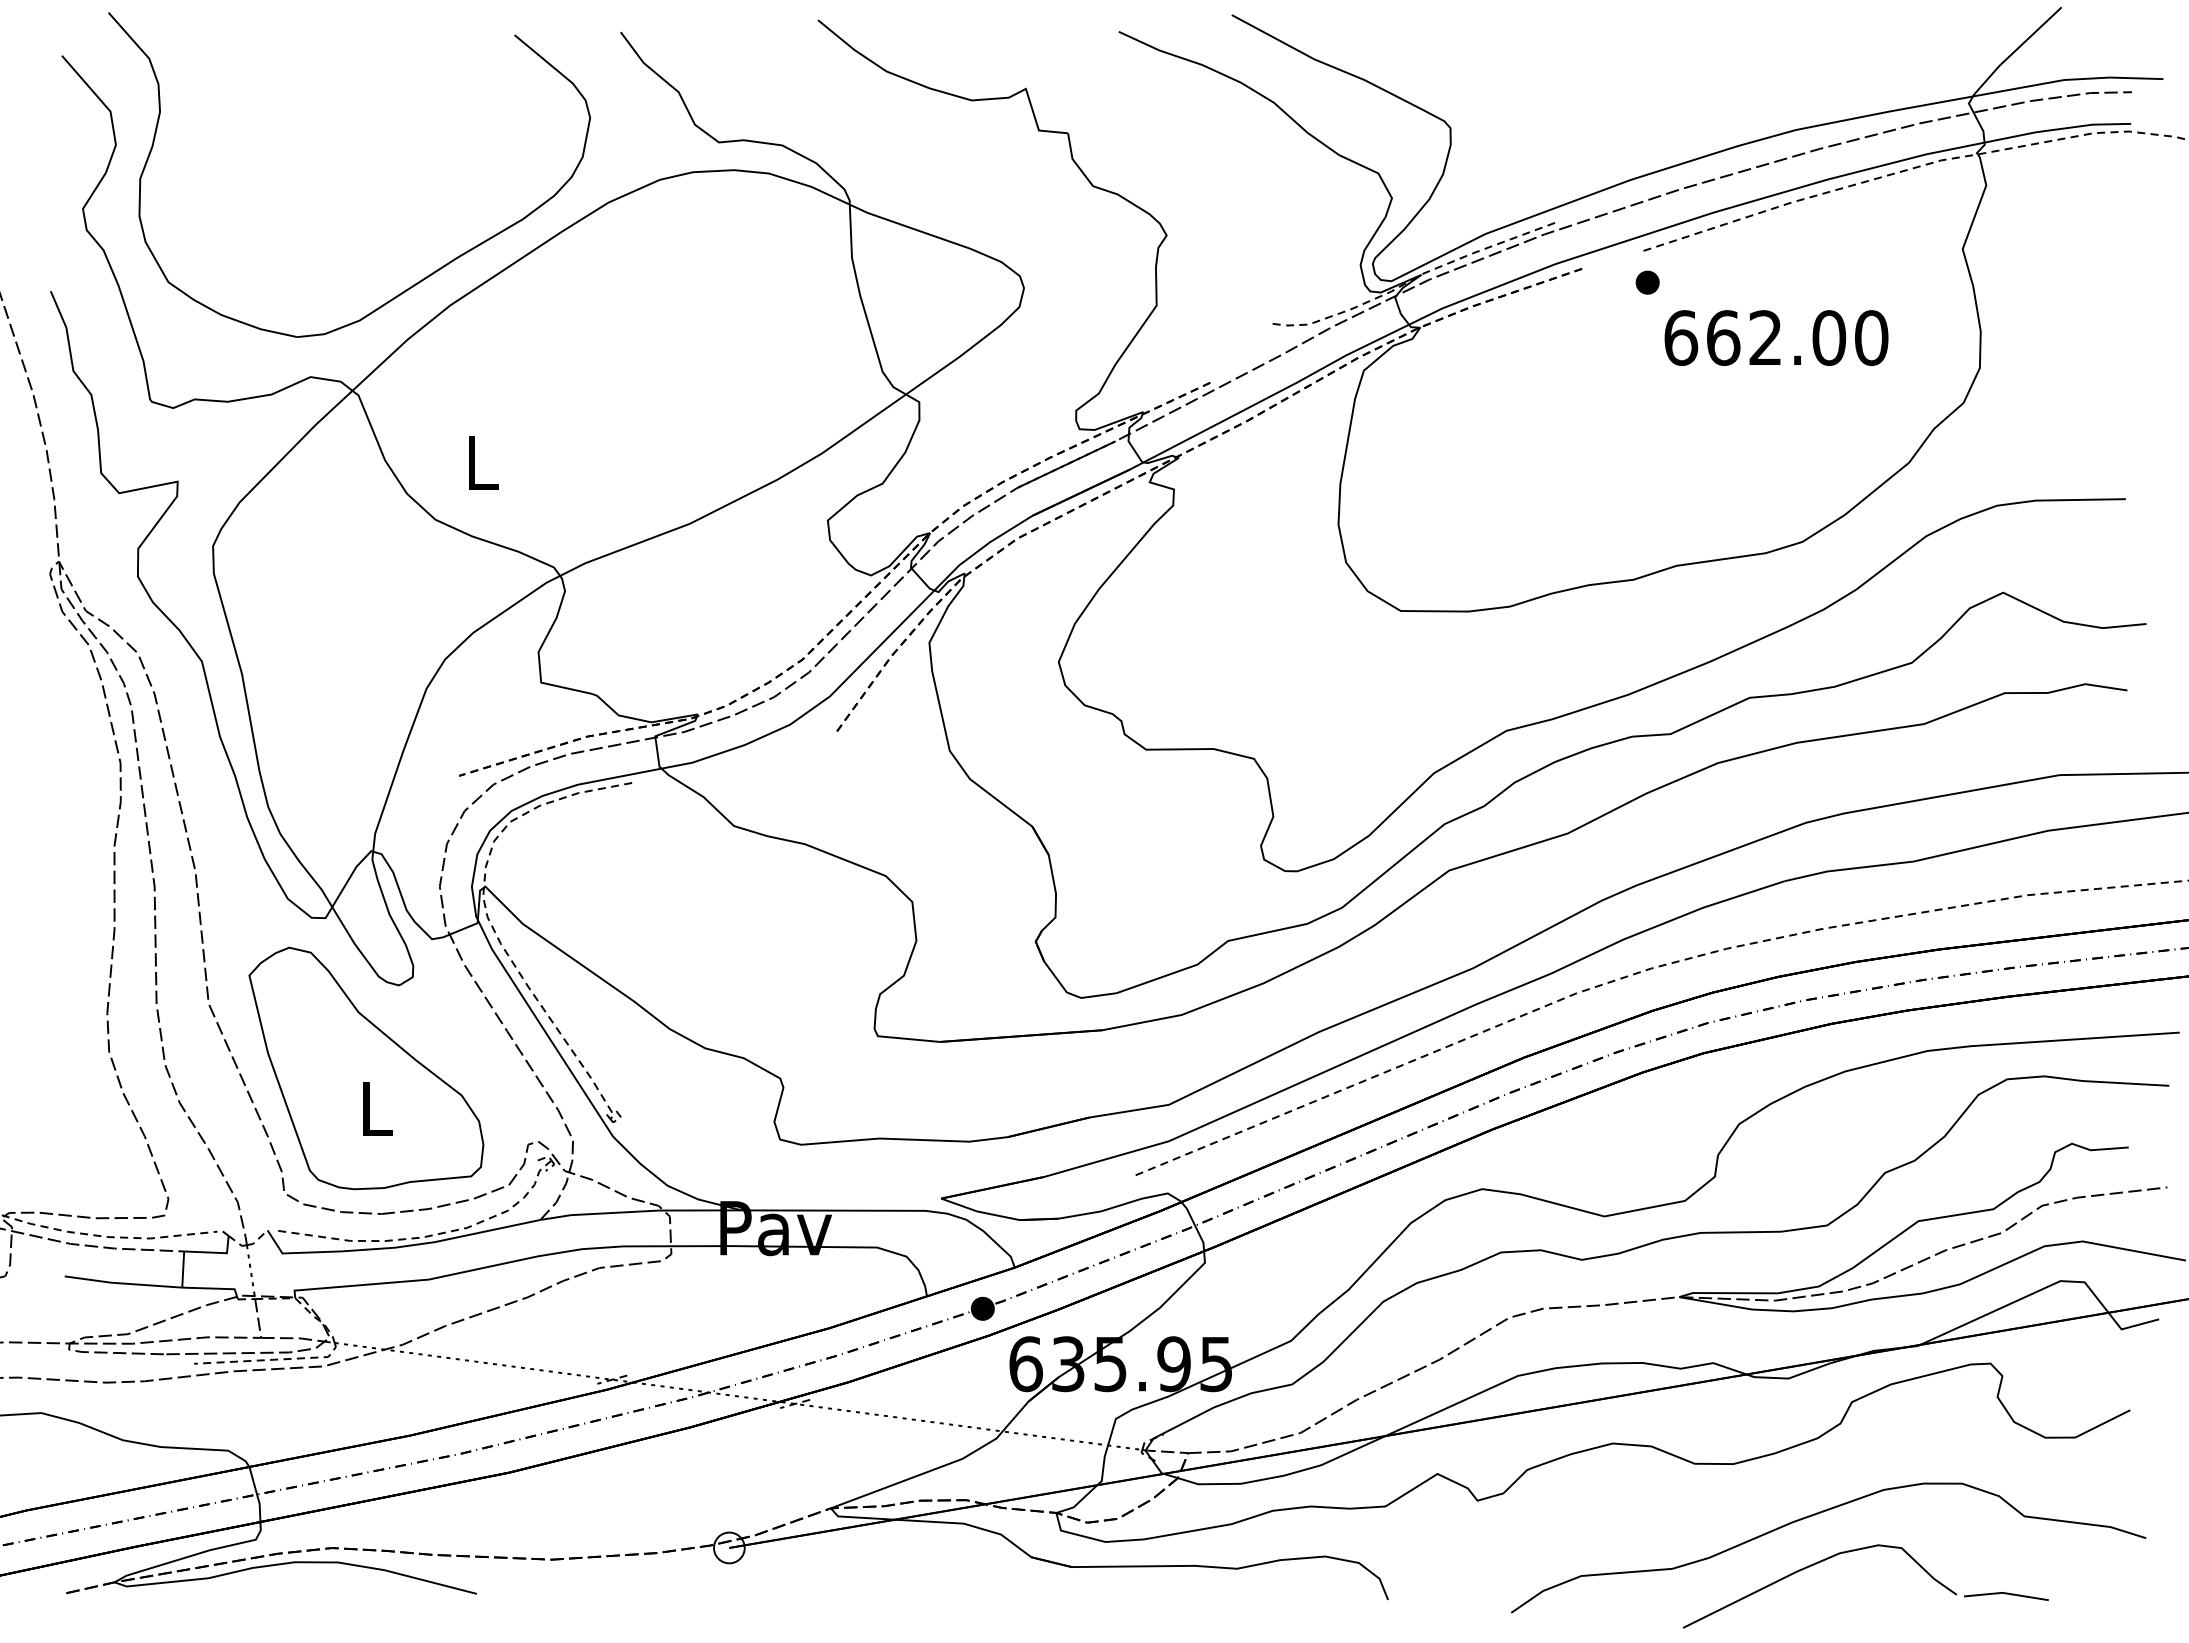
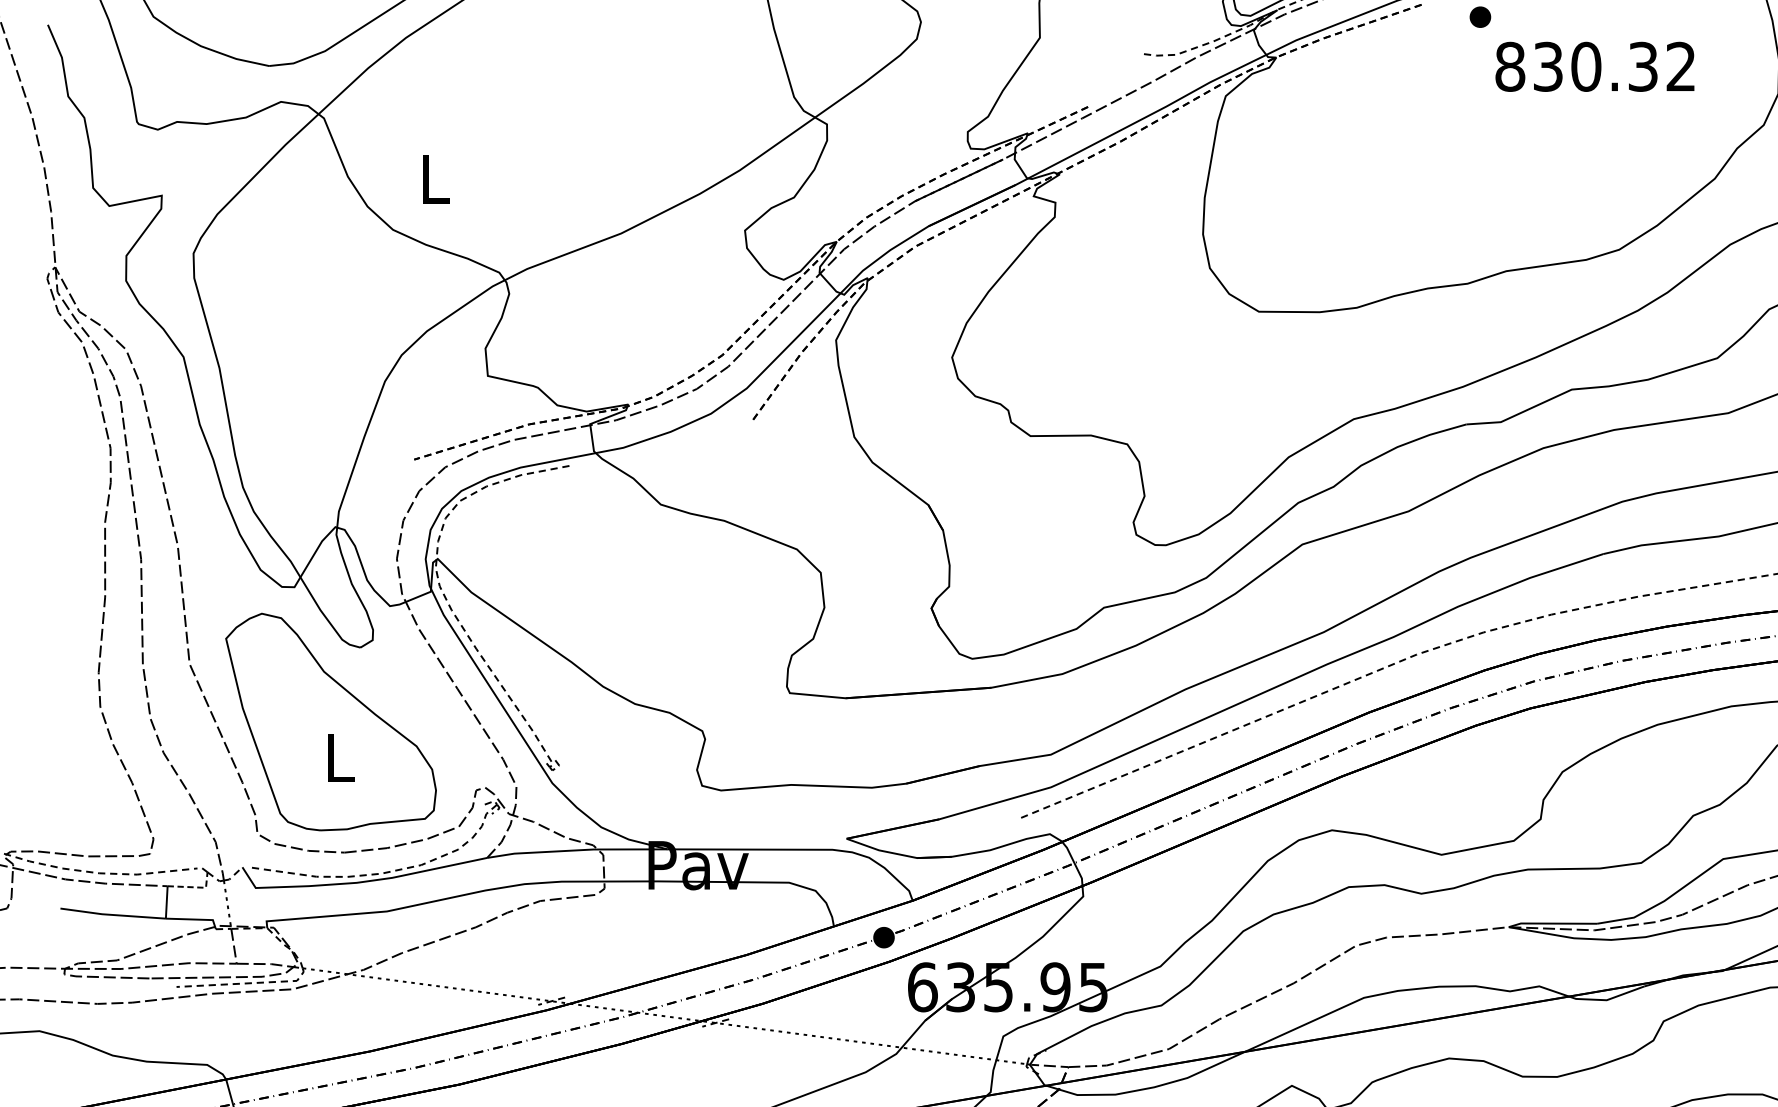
text: (1776, 337) -> (1595, 66), 662.00 -> 830.32
line: (215, 1252) -> (195, 887), solid -> dashed

